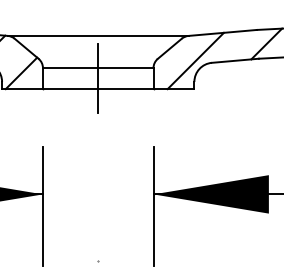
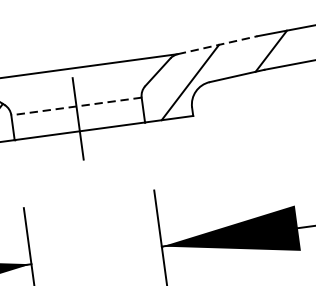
line: (223, 32) -> (218, 44), solid -> dashed
line: (97, 68) -> (75, 107), solid -> dashed

